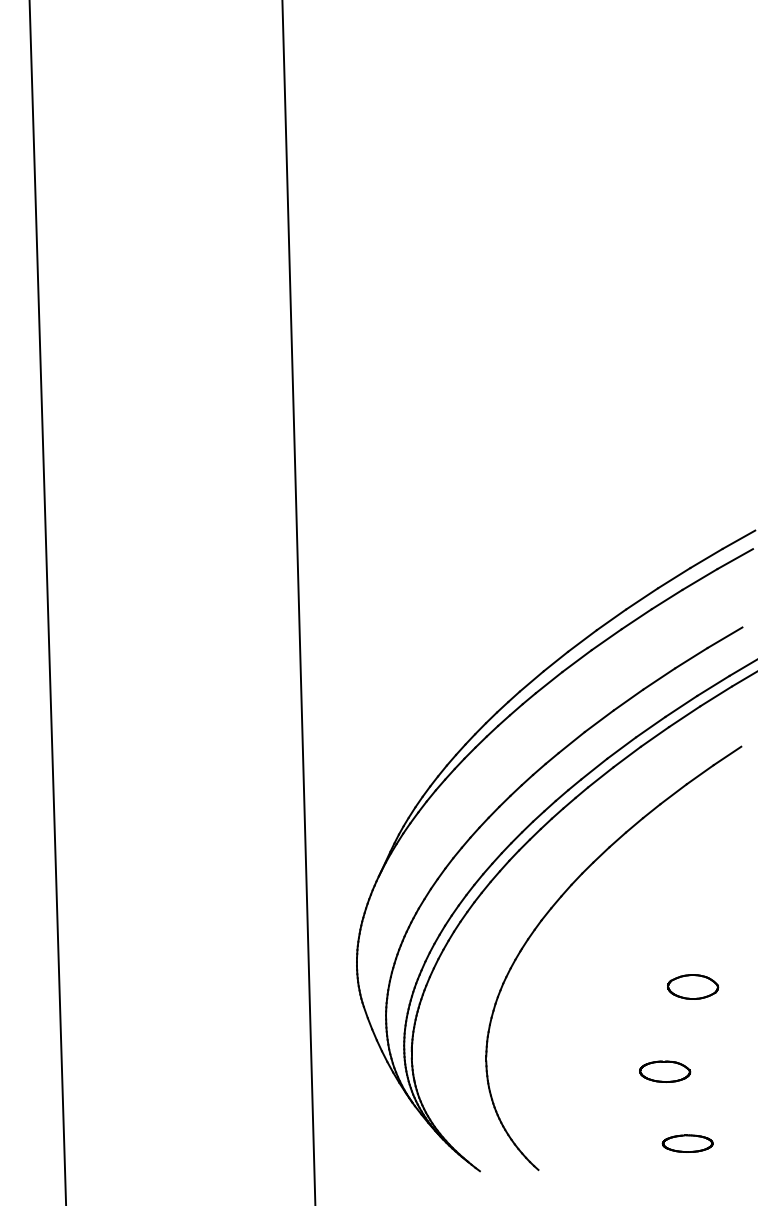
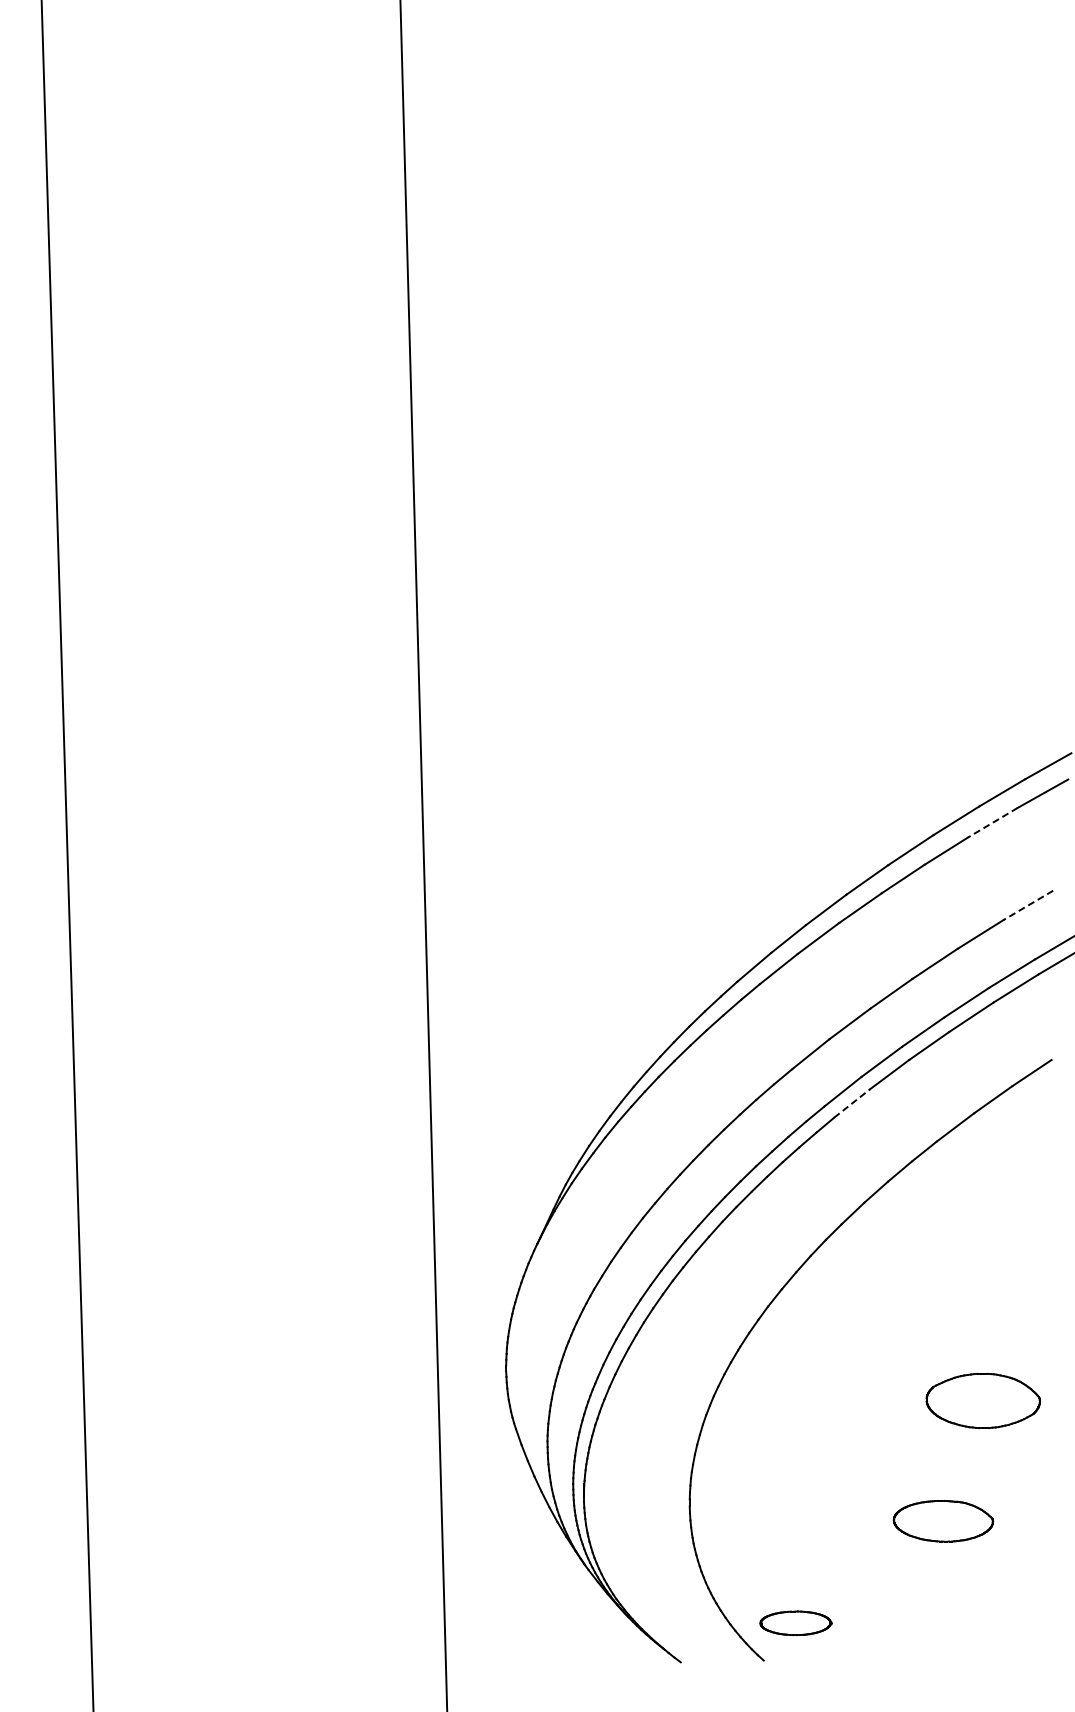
line: (699, 579) -> (992, 822), solid -> dashed
line: (725, 637) -> (1028, 905), solid -> dashed
line: (600, 777) -> (852, 1103), solid -> dashed
part: (692, 986) -> (982, 1400), size x1.6
part: (665, 1071) -> (943, 1520), size x1.4
part: (687, 1143) -> (795, 1623), moved

